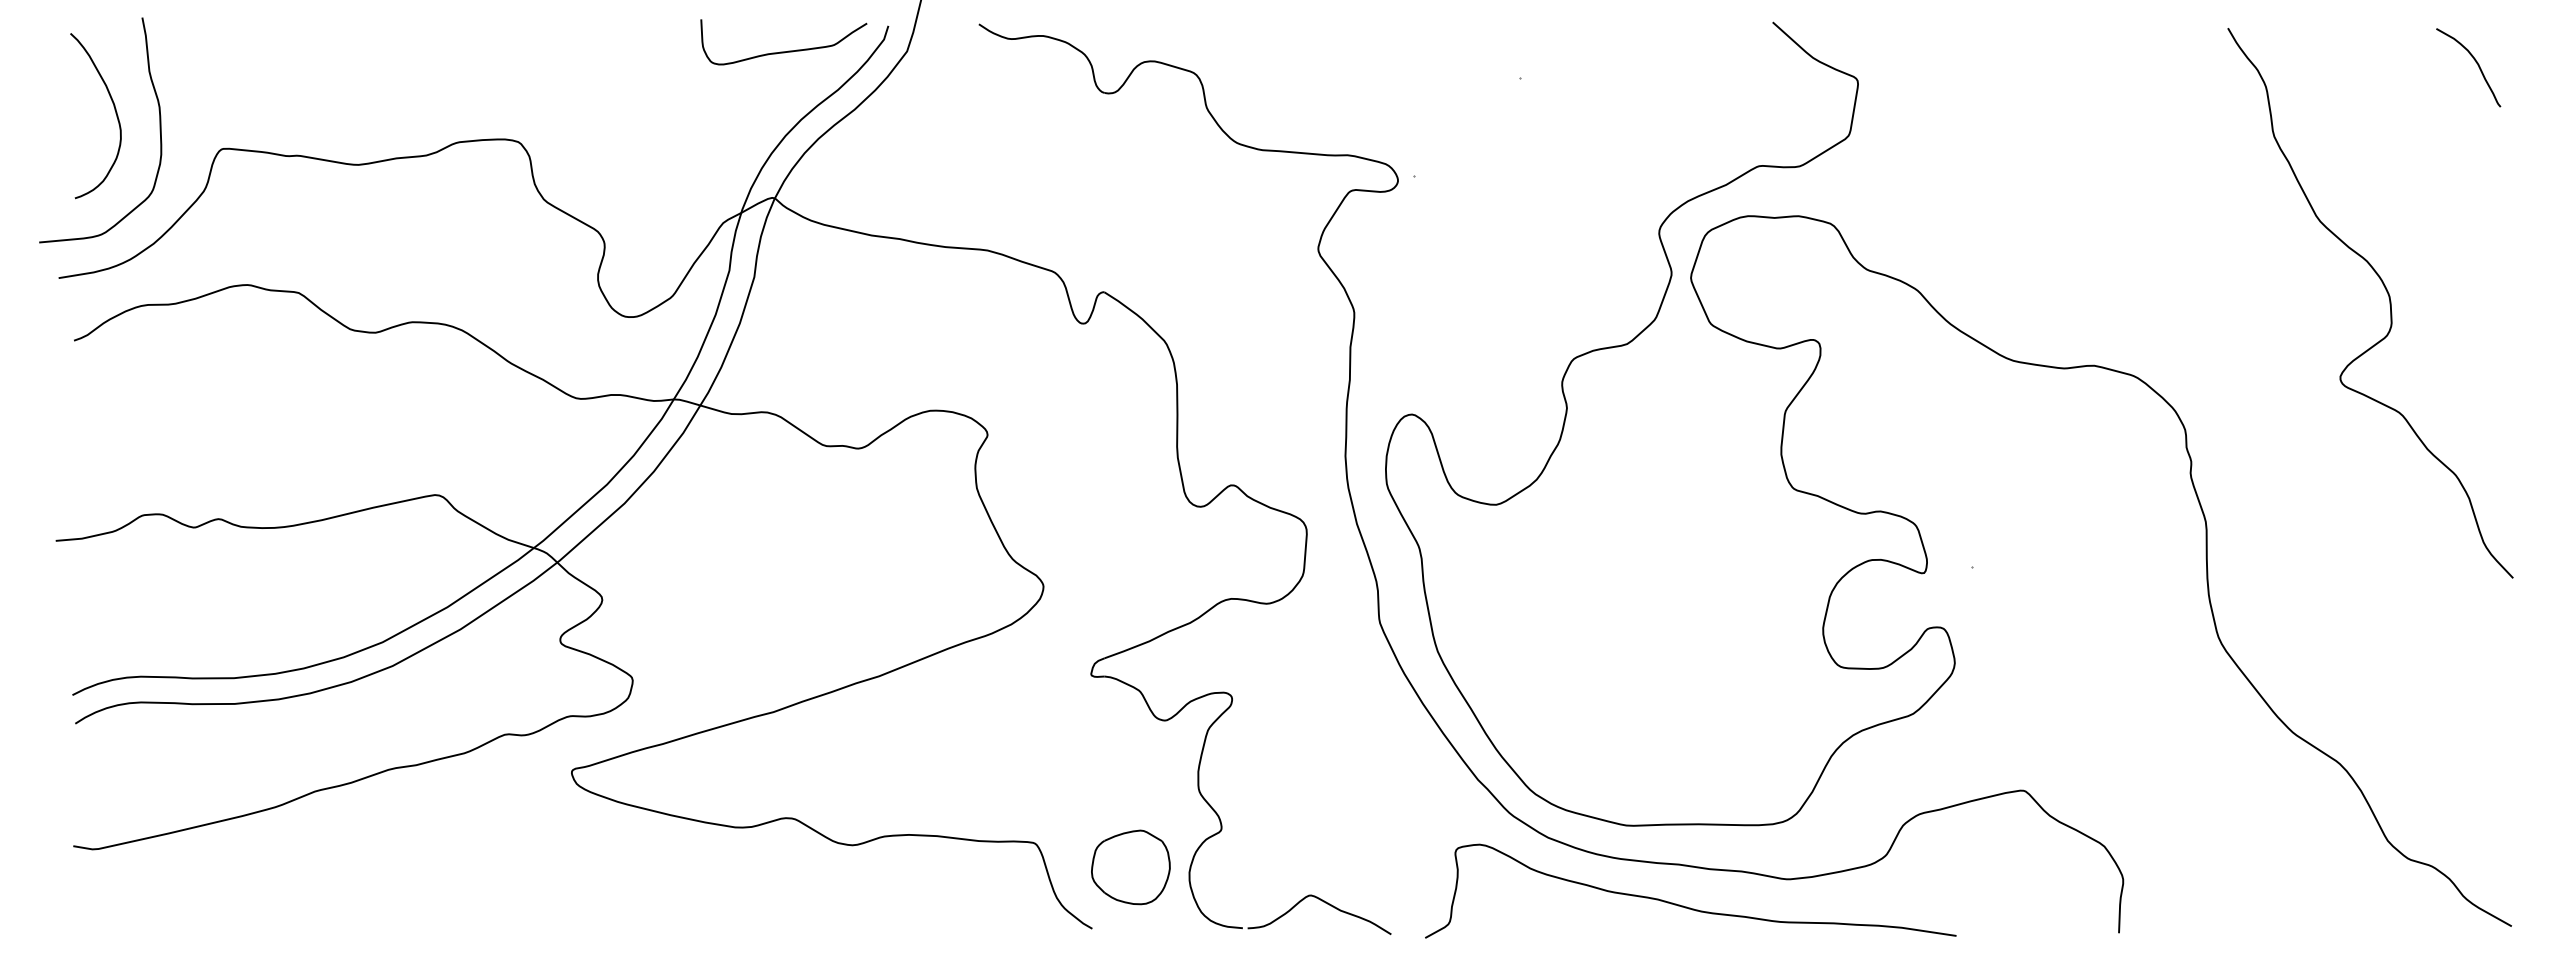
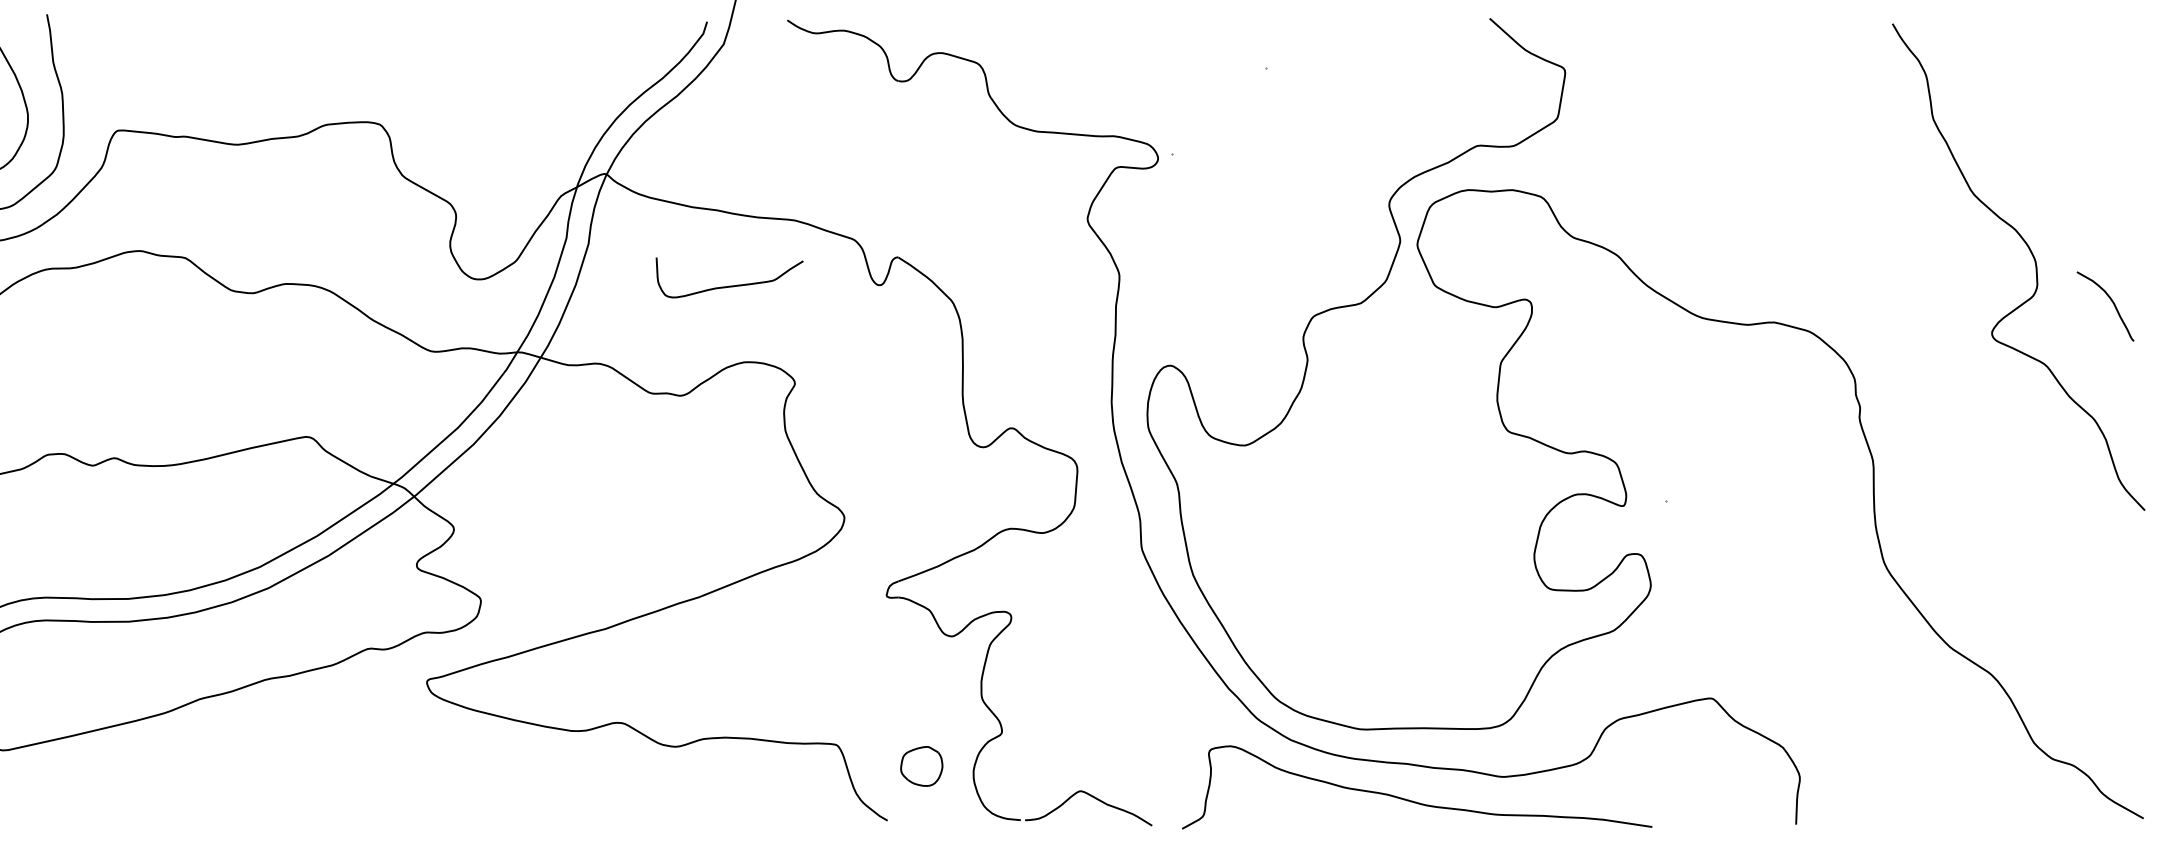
curve: (783, 51) -> (729, 285), moved
curve: (2475, 62) -> (2111, 301), moved
part: (1130, 867) -> (921, 766), size x0.6

